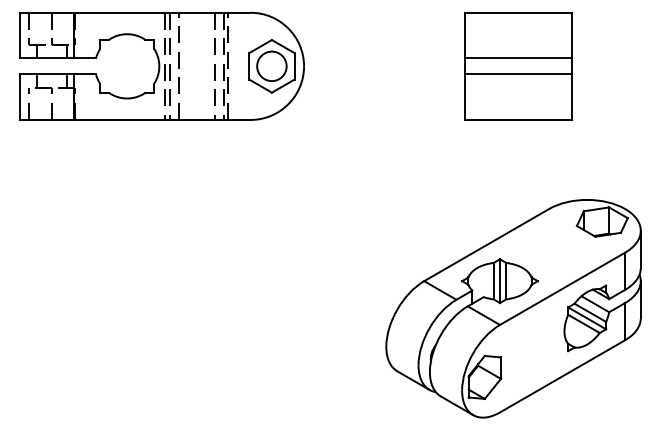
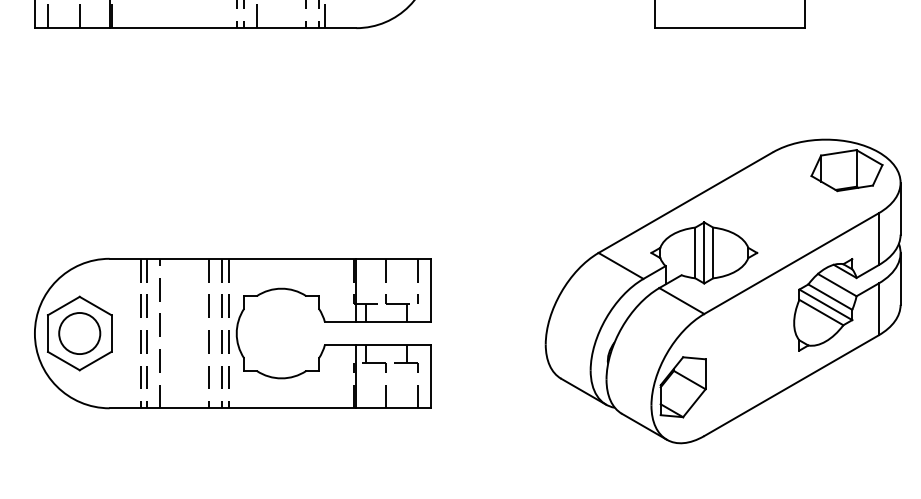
part: (161, 338) -> (232, 332), added

